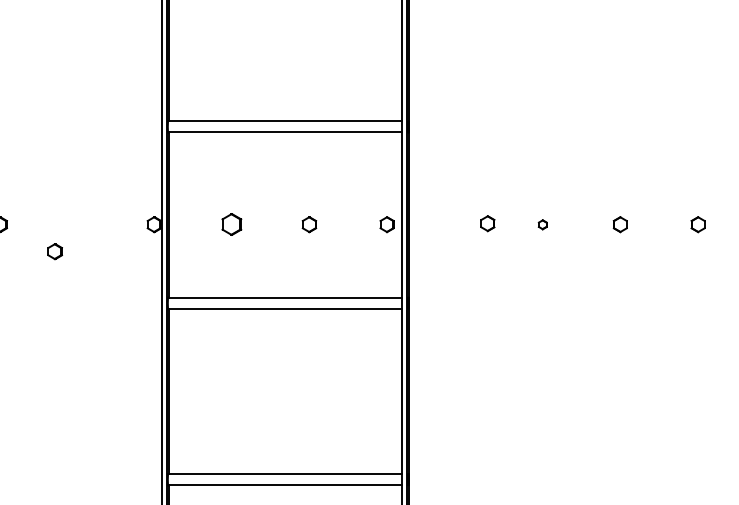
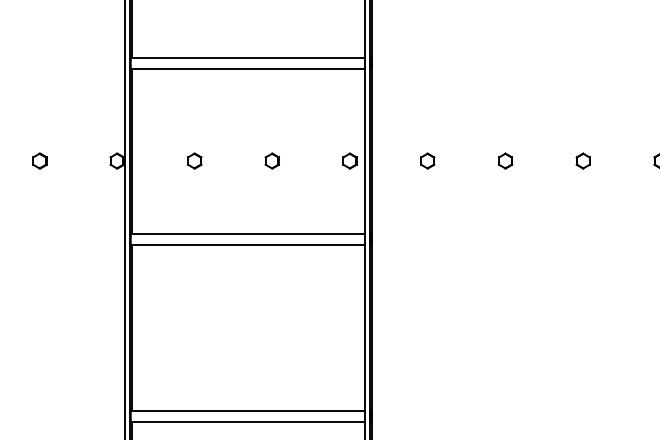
part: (487, 223) -> (427, 160), moved
part: (231, 224) -> (194, 160), size x0.71
part: (542, 224) -> (505, 160), size x1.67
part: (54, 251) -> (39, 160), moved

